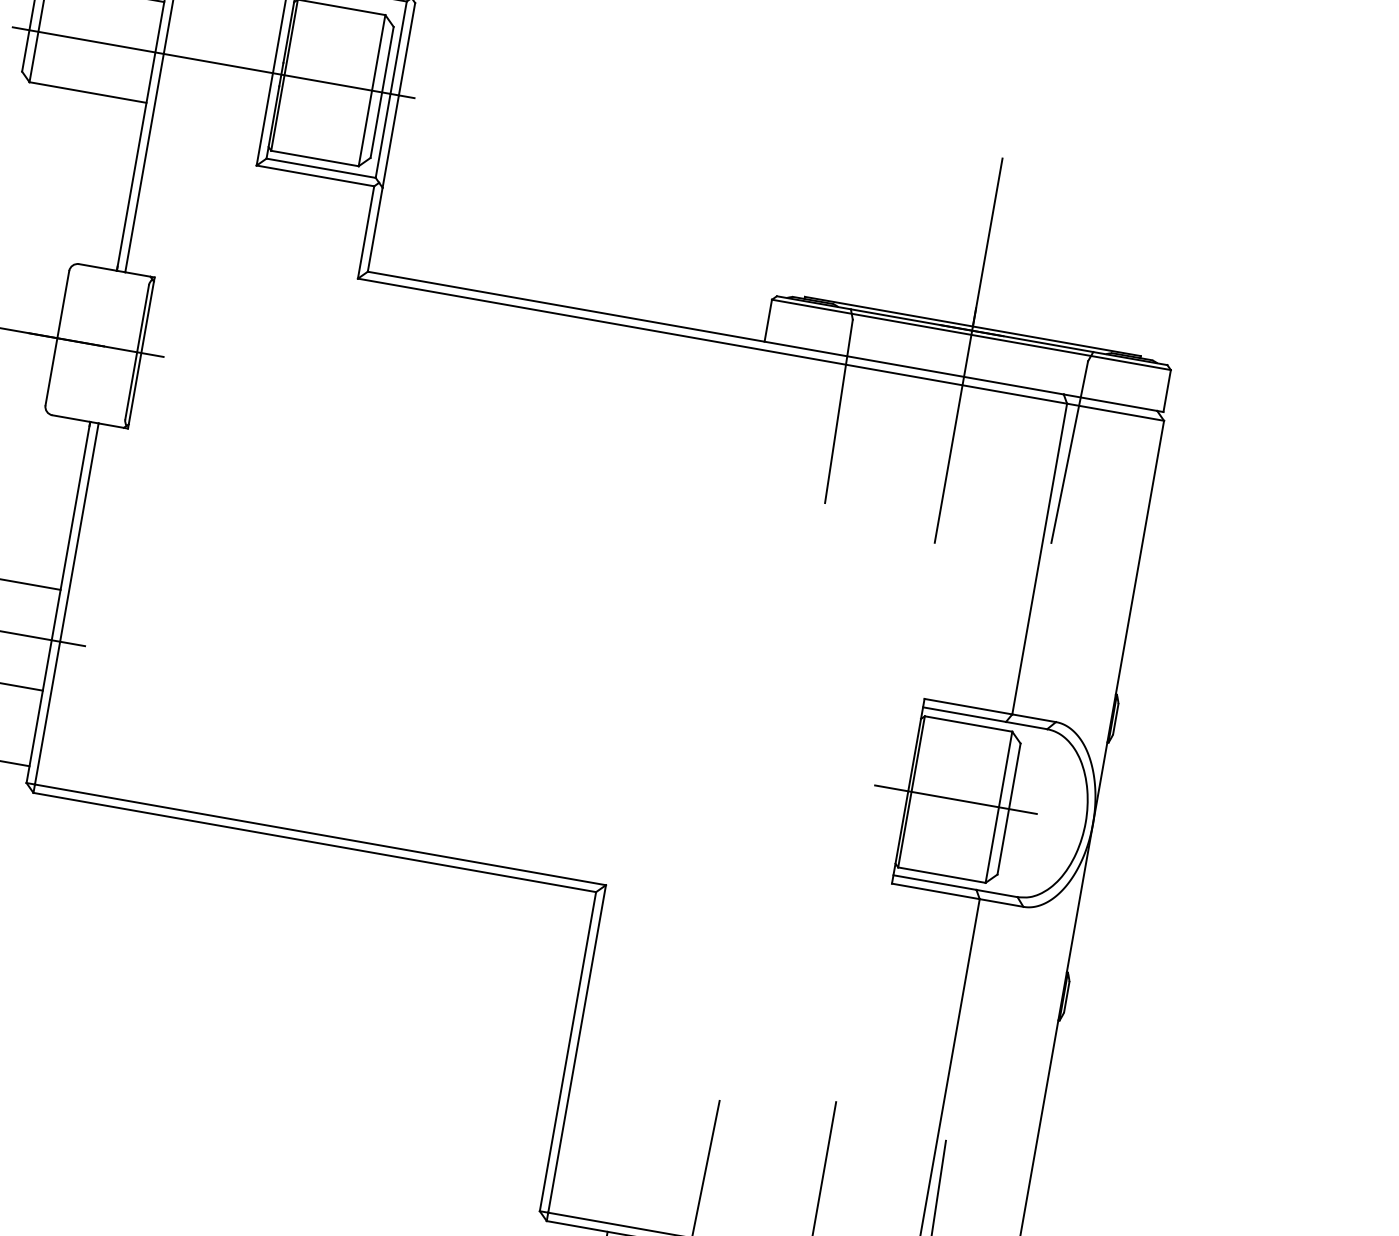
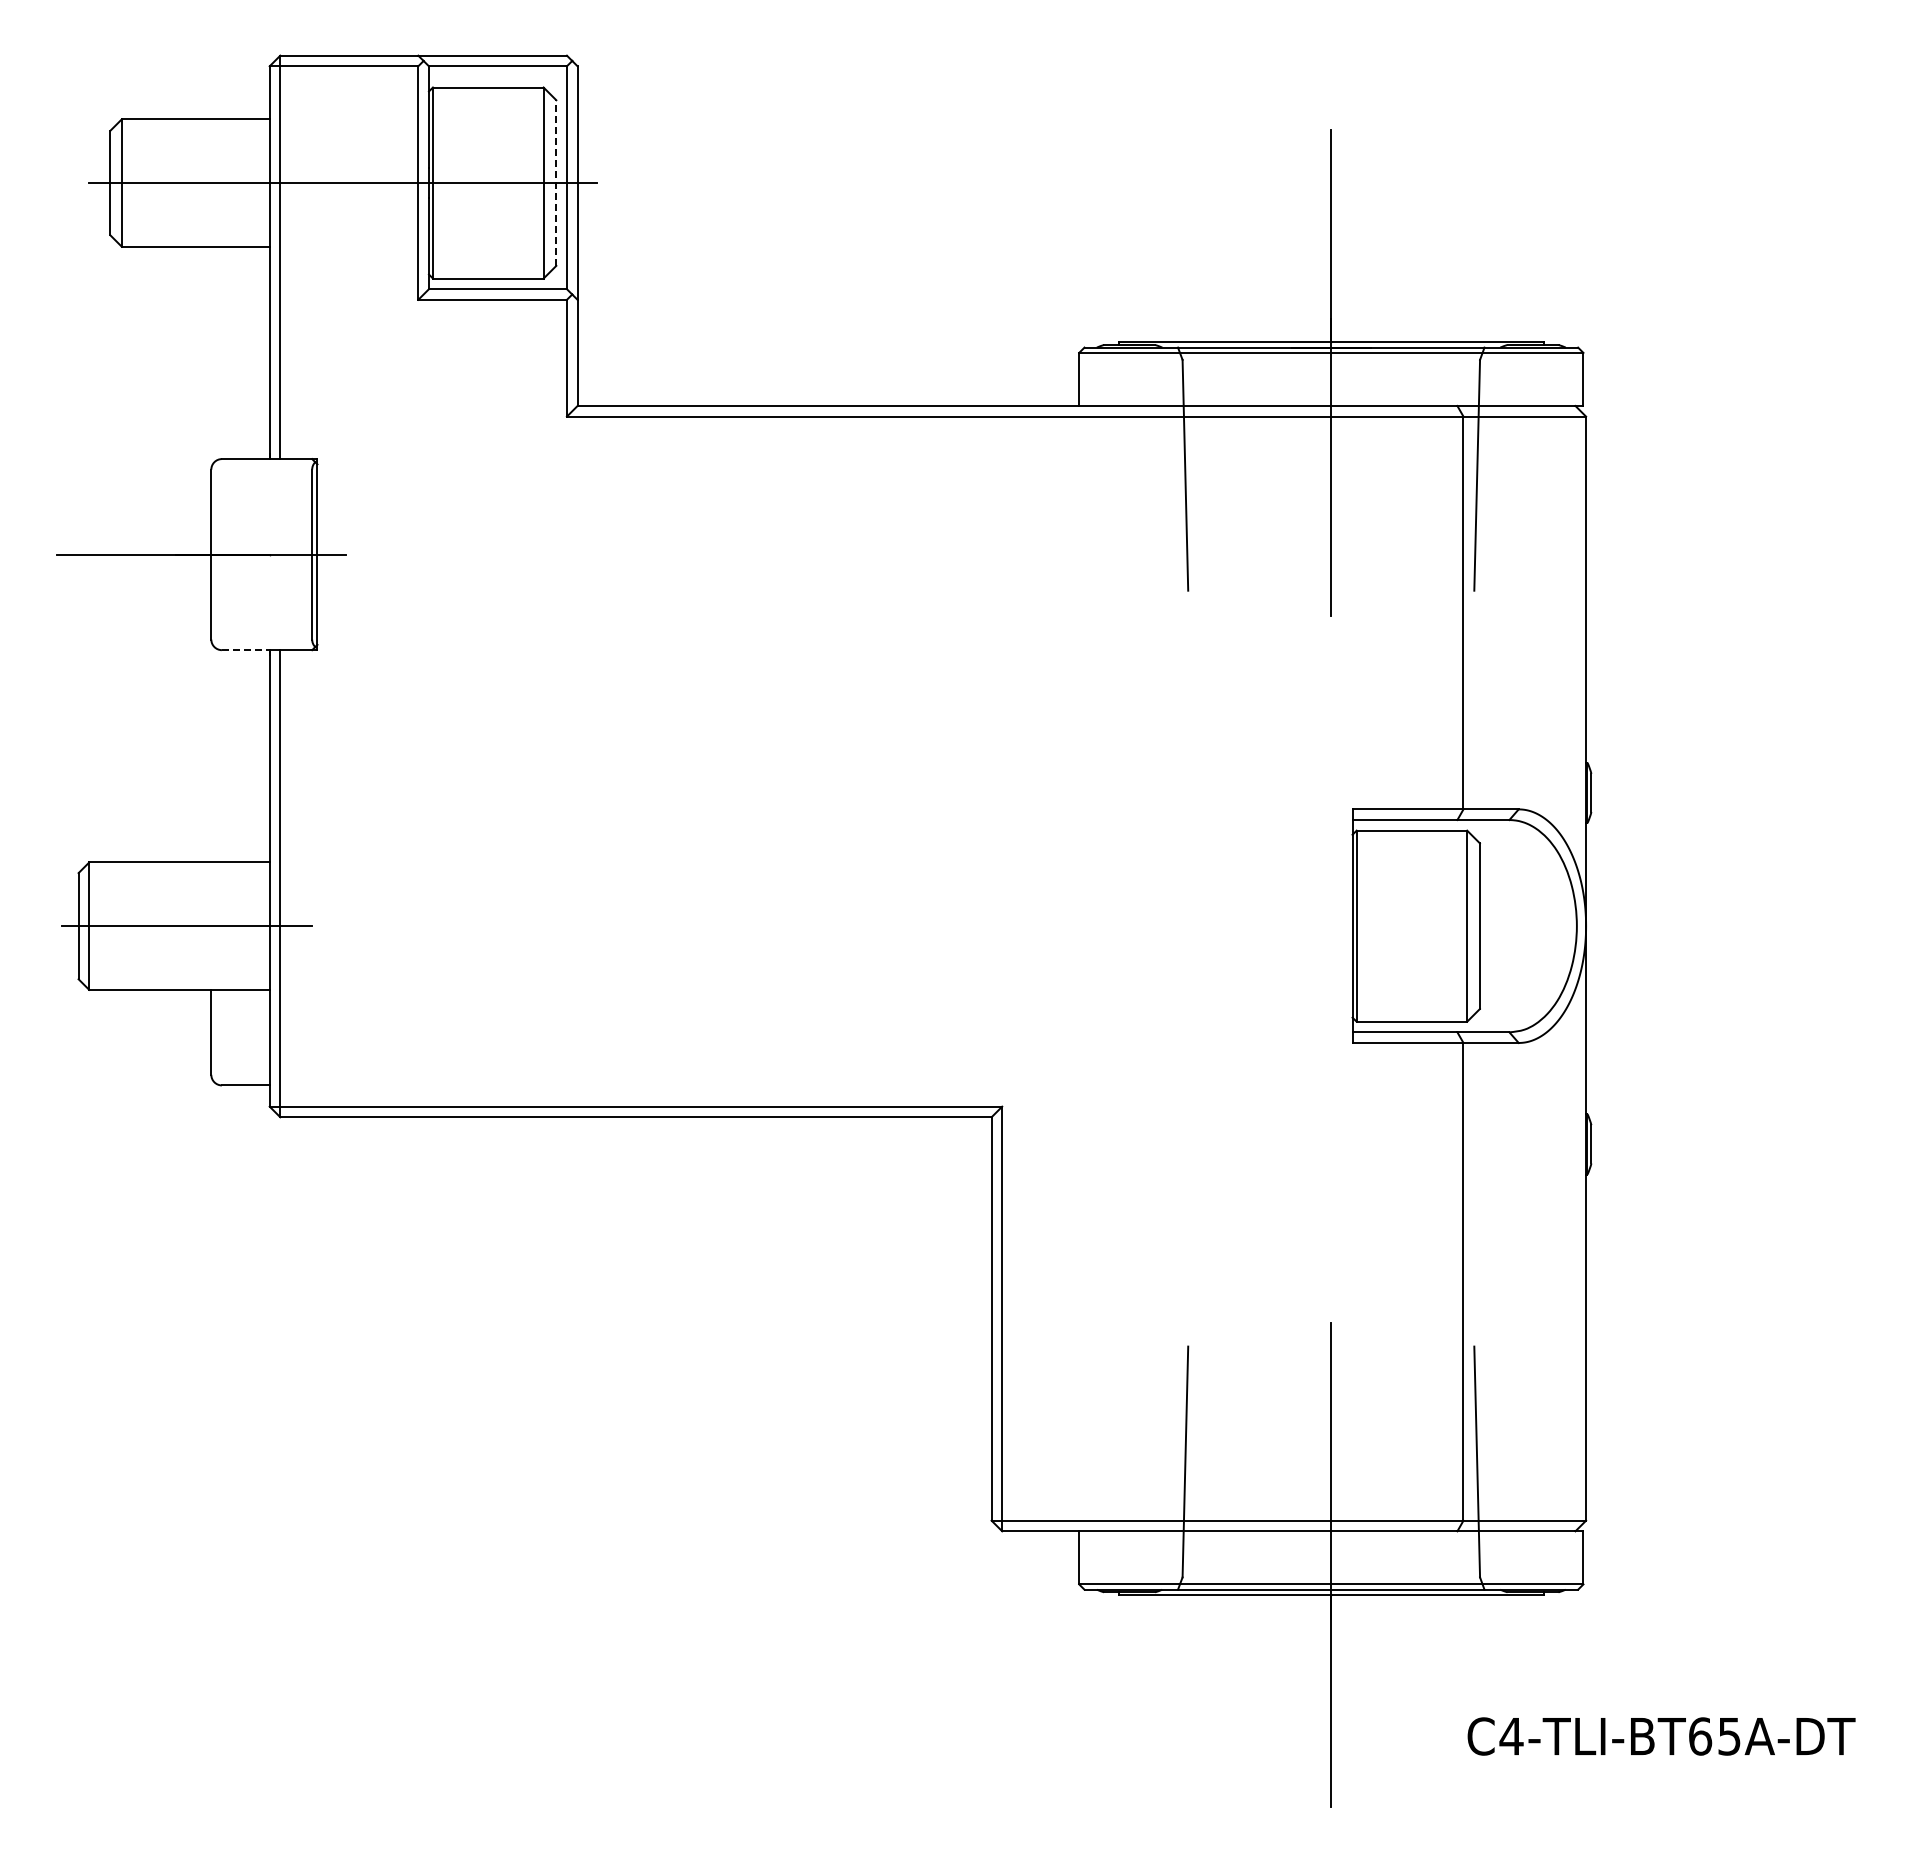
line: (382, 92) -> (556, 183), solid -> dashed
line: (71, 418) -> (245, 650), solid -> dashed
line: (955, 799) -> (1412, 926), removed

